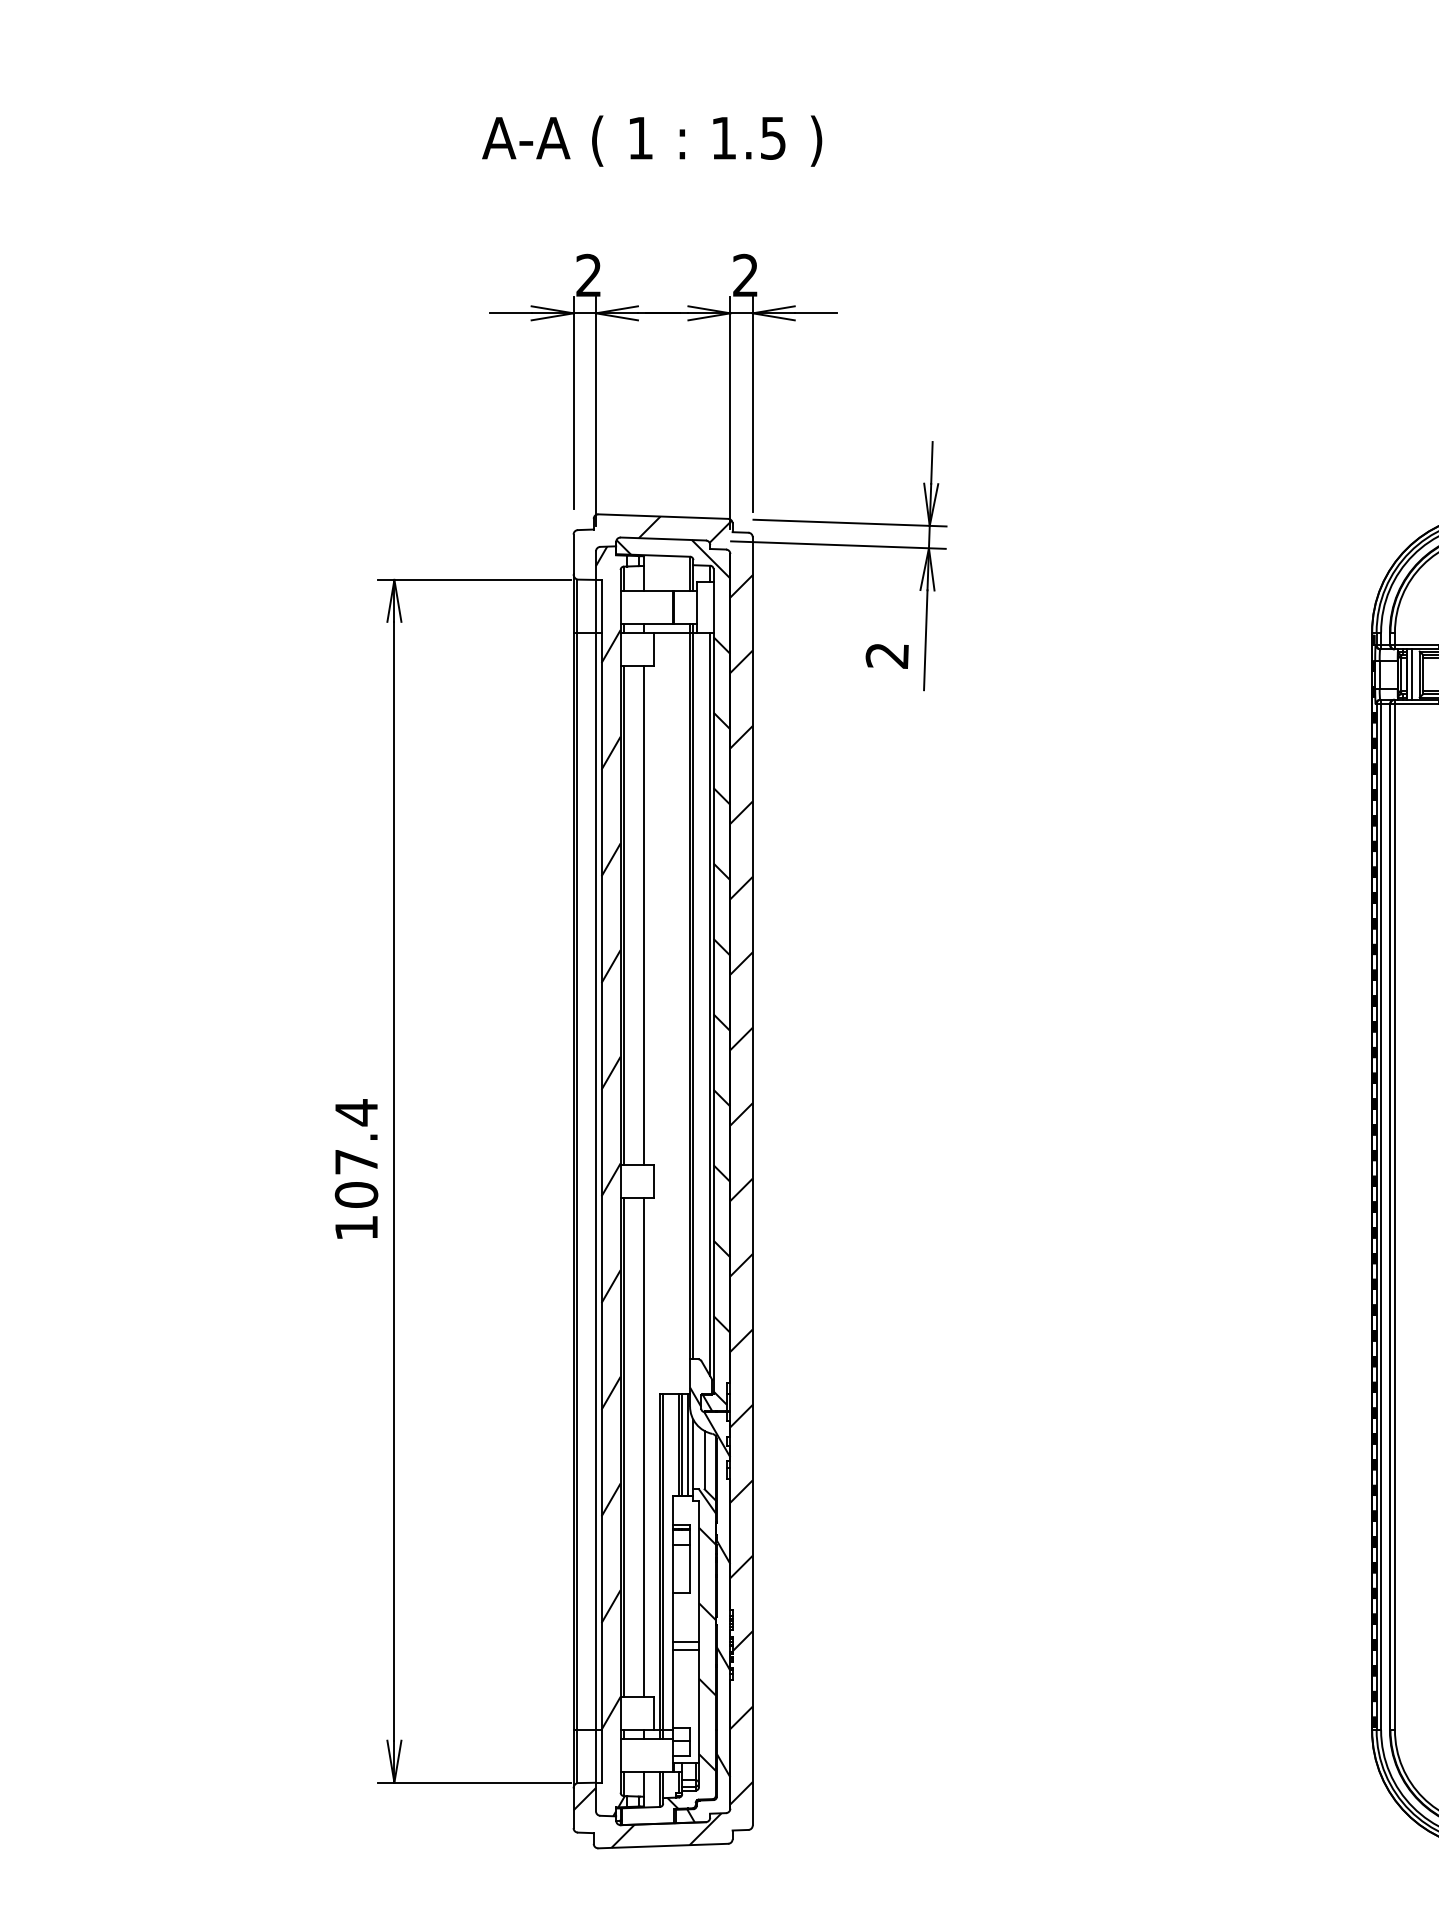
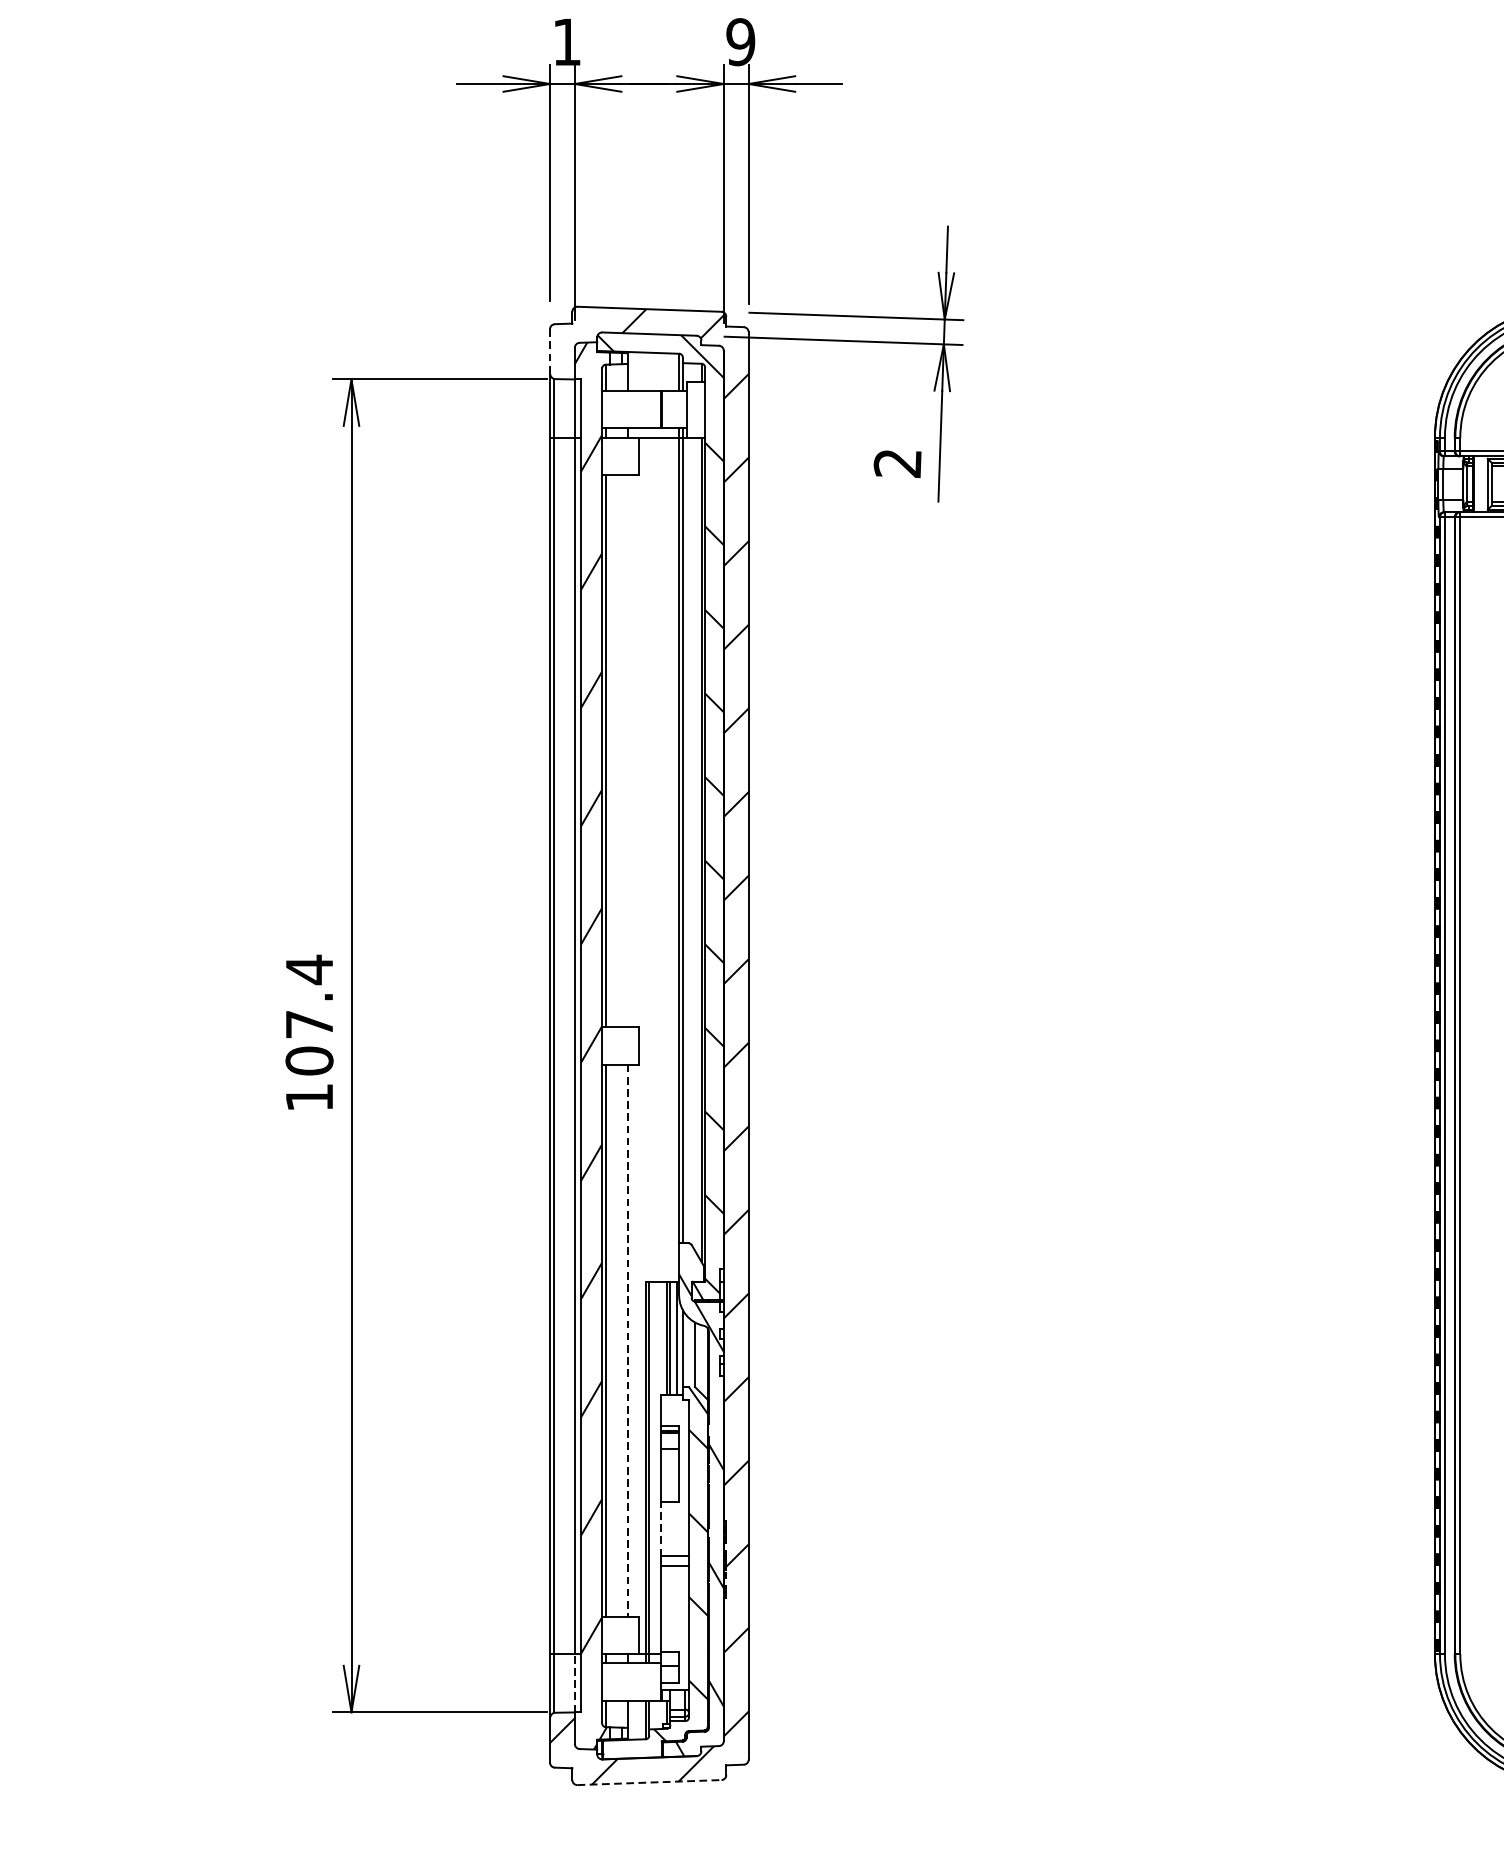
text: (588, 274) -> (566, 40), 2 -> 1
text: (745, 275) -> (740, 42), 2 -> 9
line: (573, 554) -> (549, 351), solid -> dashed
line: (1411, 674) -> (1478, 484), removed
line: (644, 915) -> (628, 751), removed
line: (644, 1447) -> (628, 1340), solid -> dashed
line: (673, 1617) -> (660, 1529), solid -> dashed
line: (595, 1755) -> (574, 1682), solid -> dashed
line: (663, 1846) -> (649, 1783), solid -> dashed

